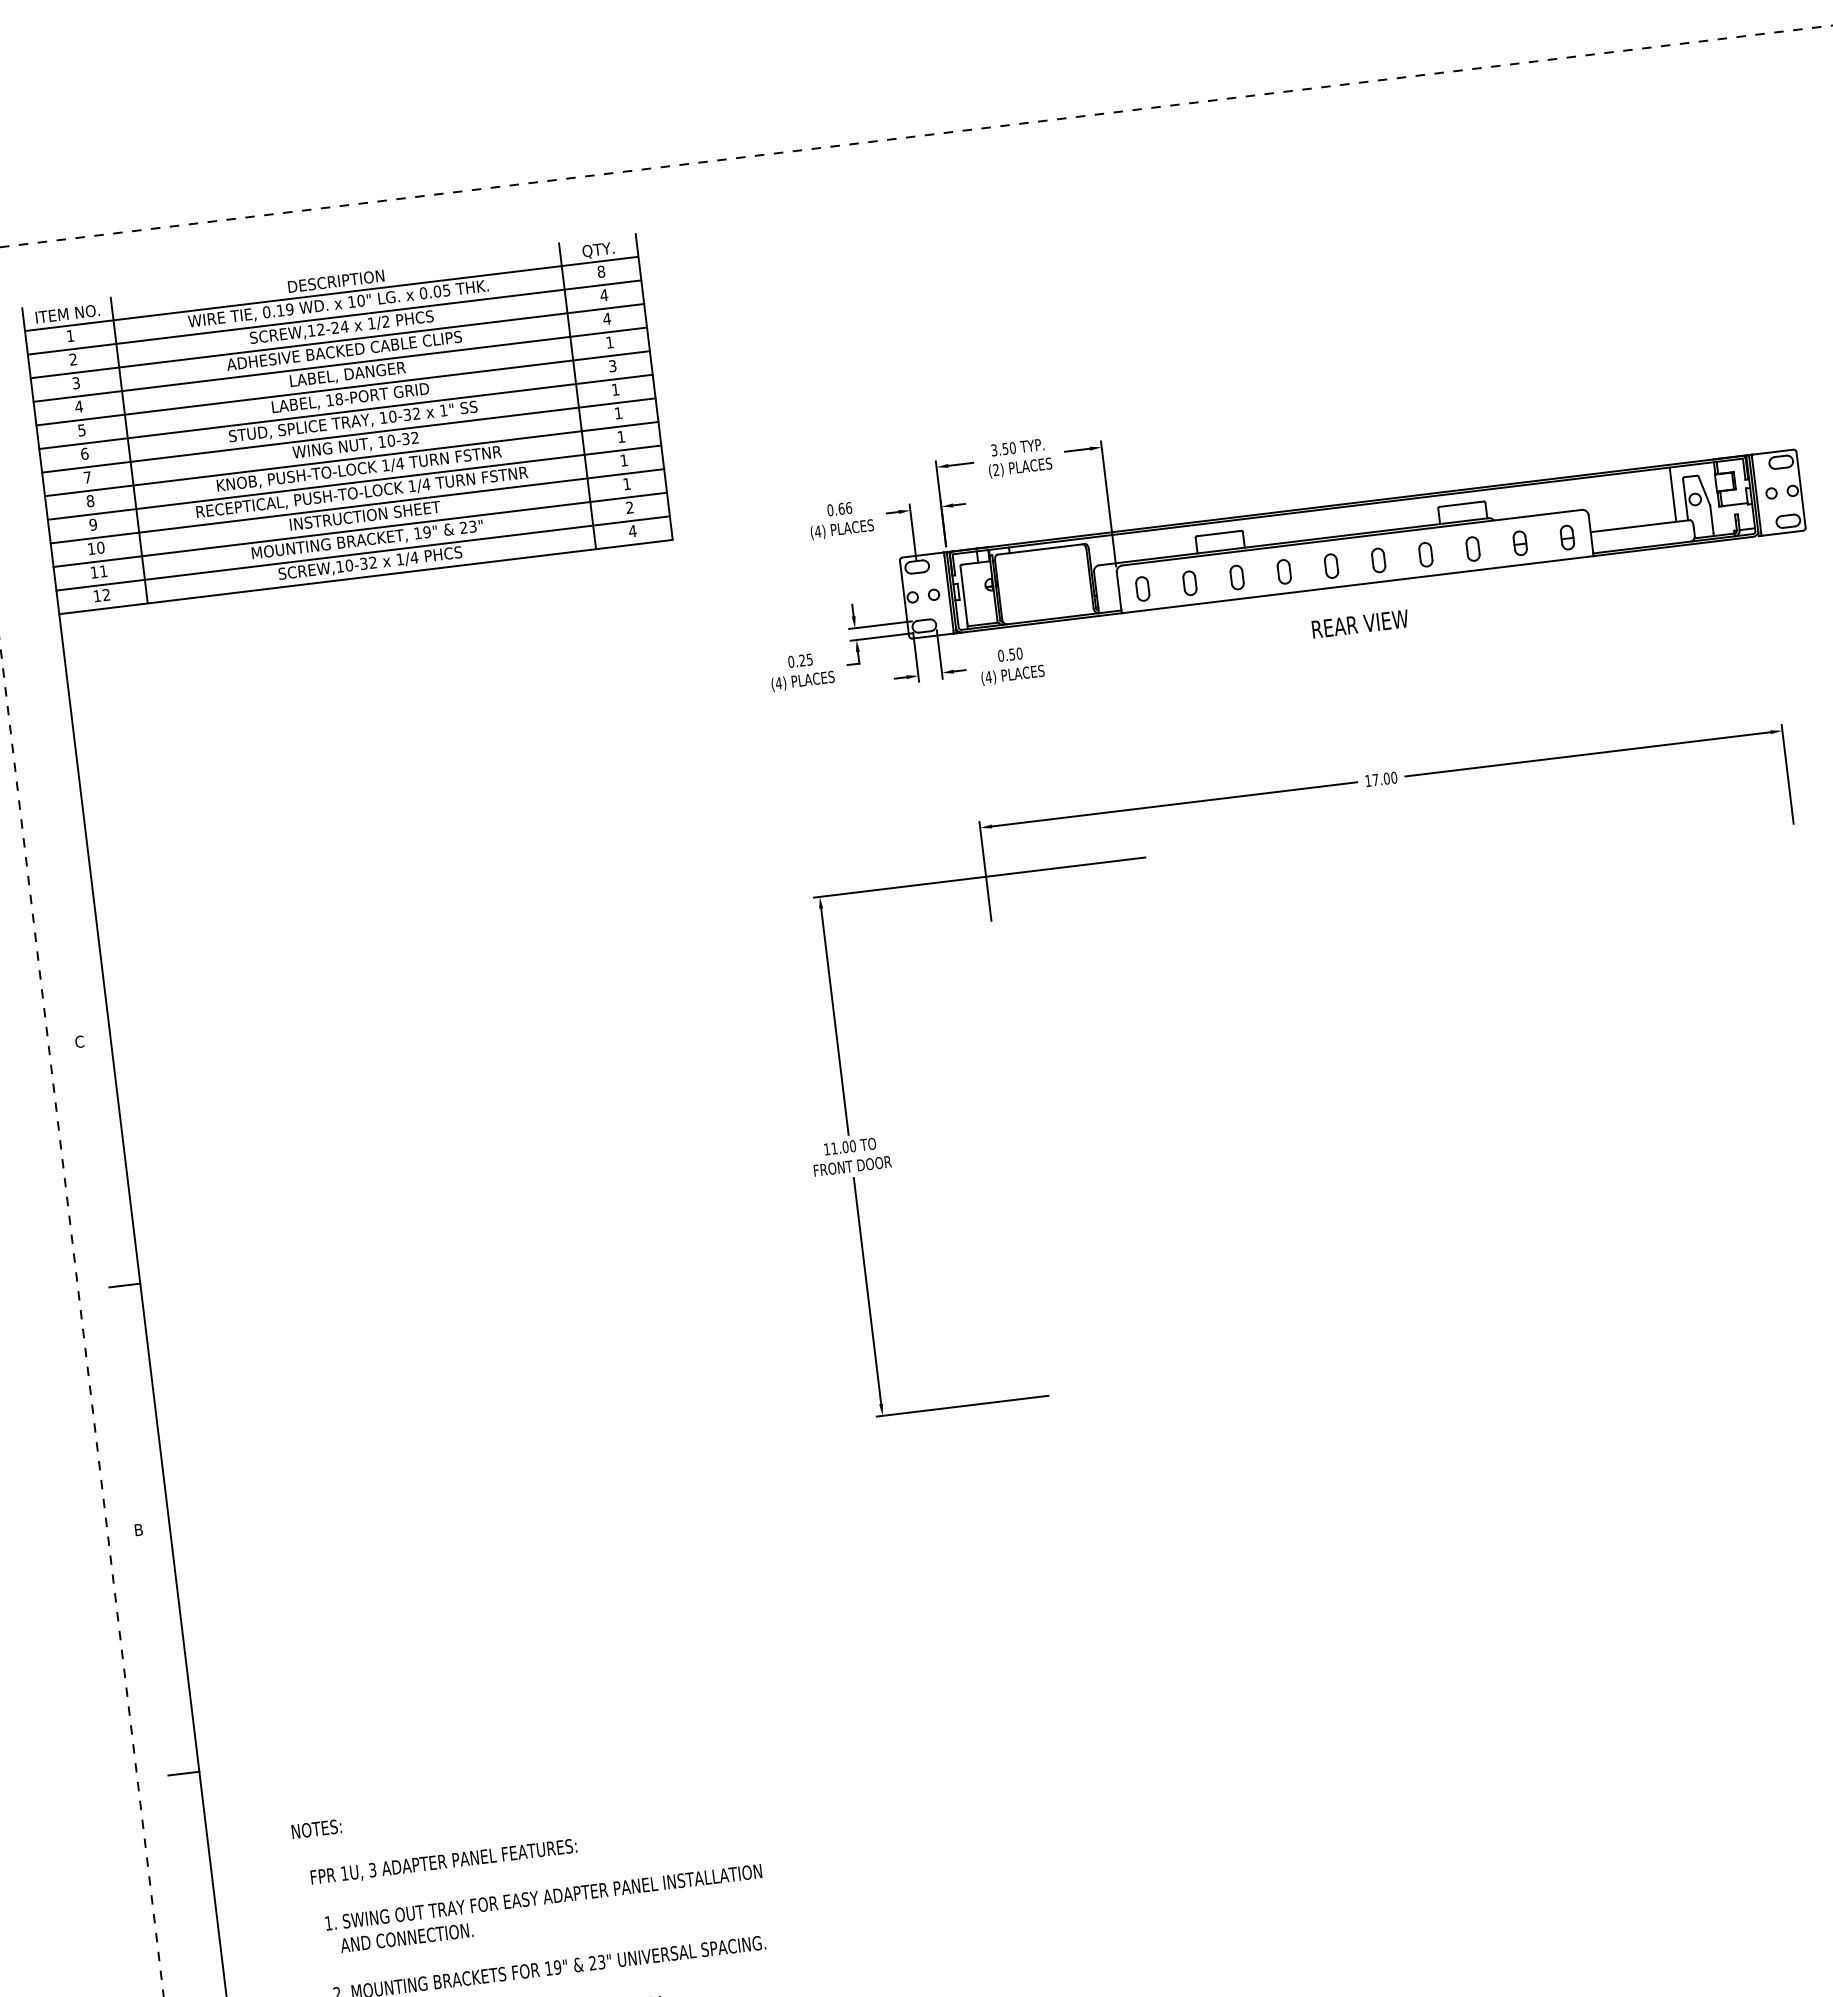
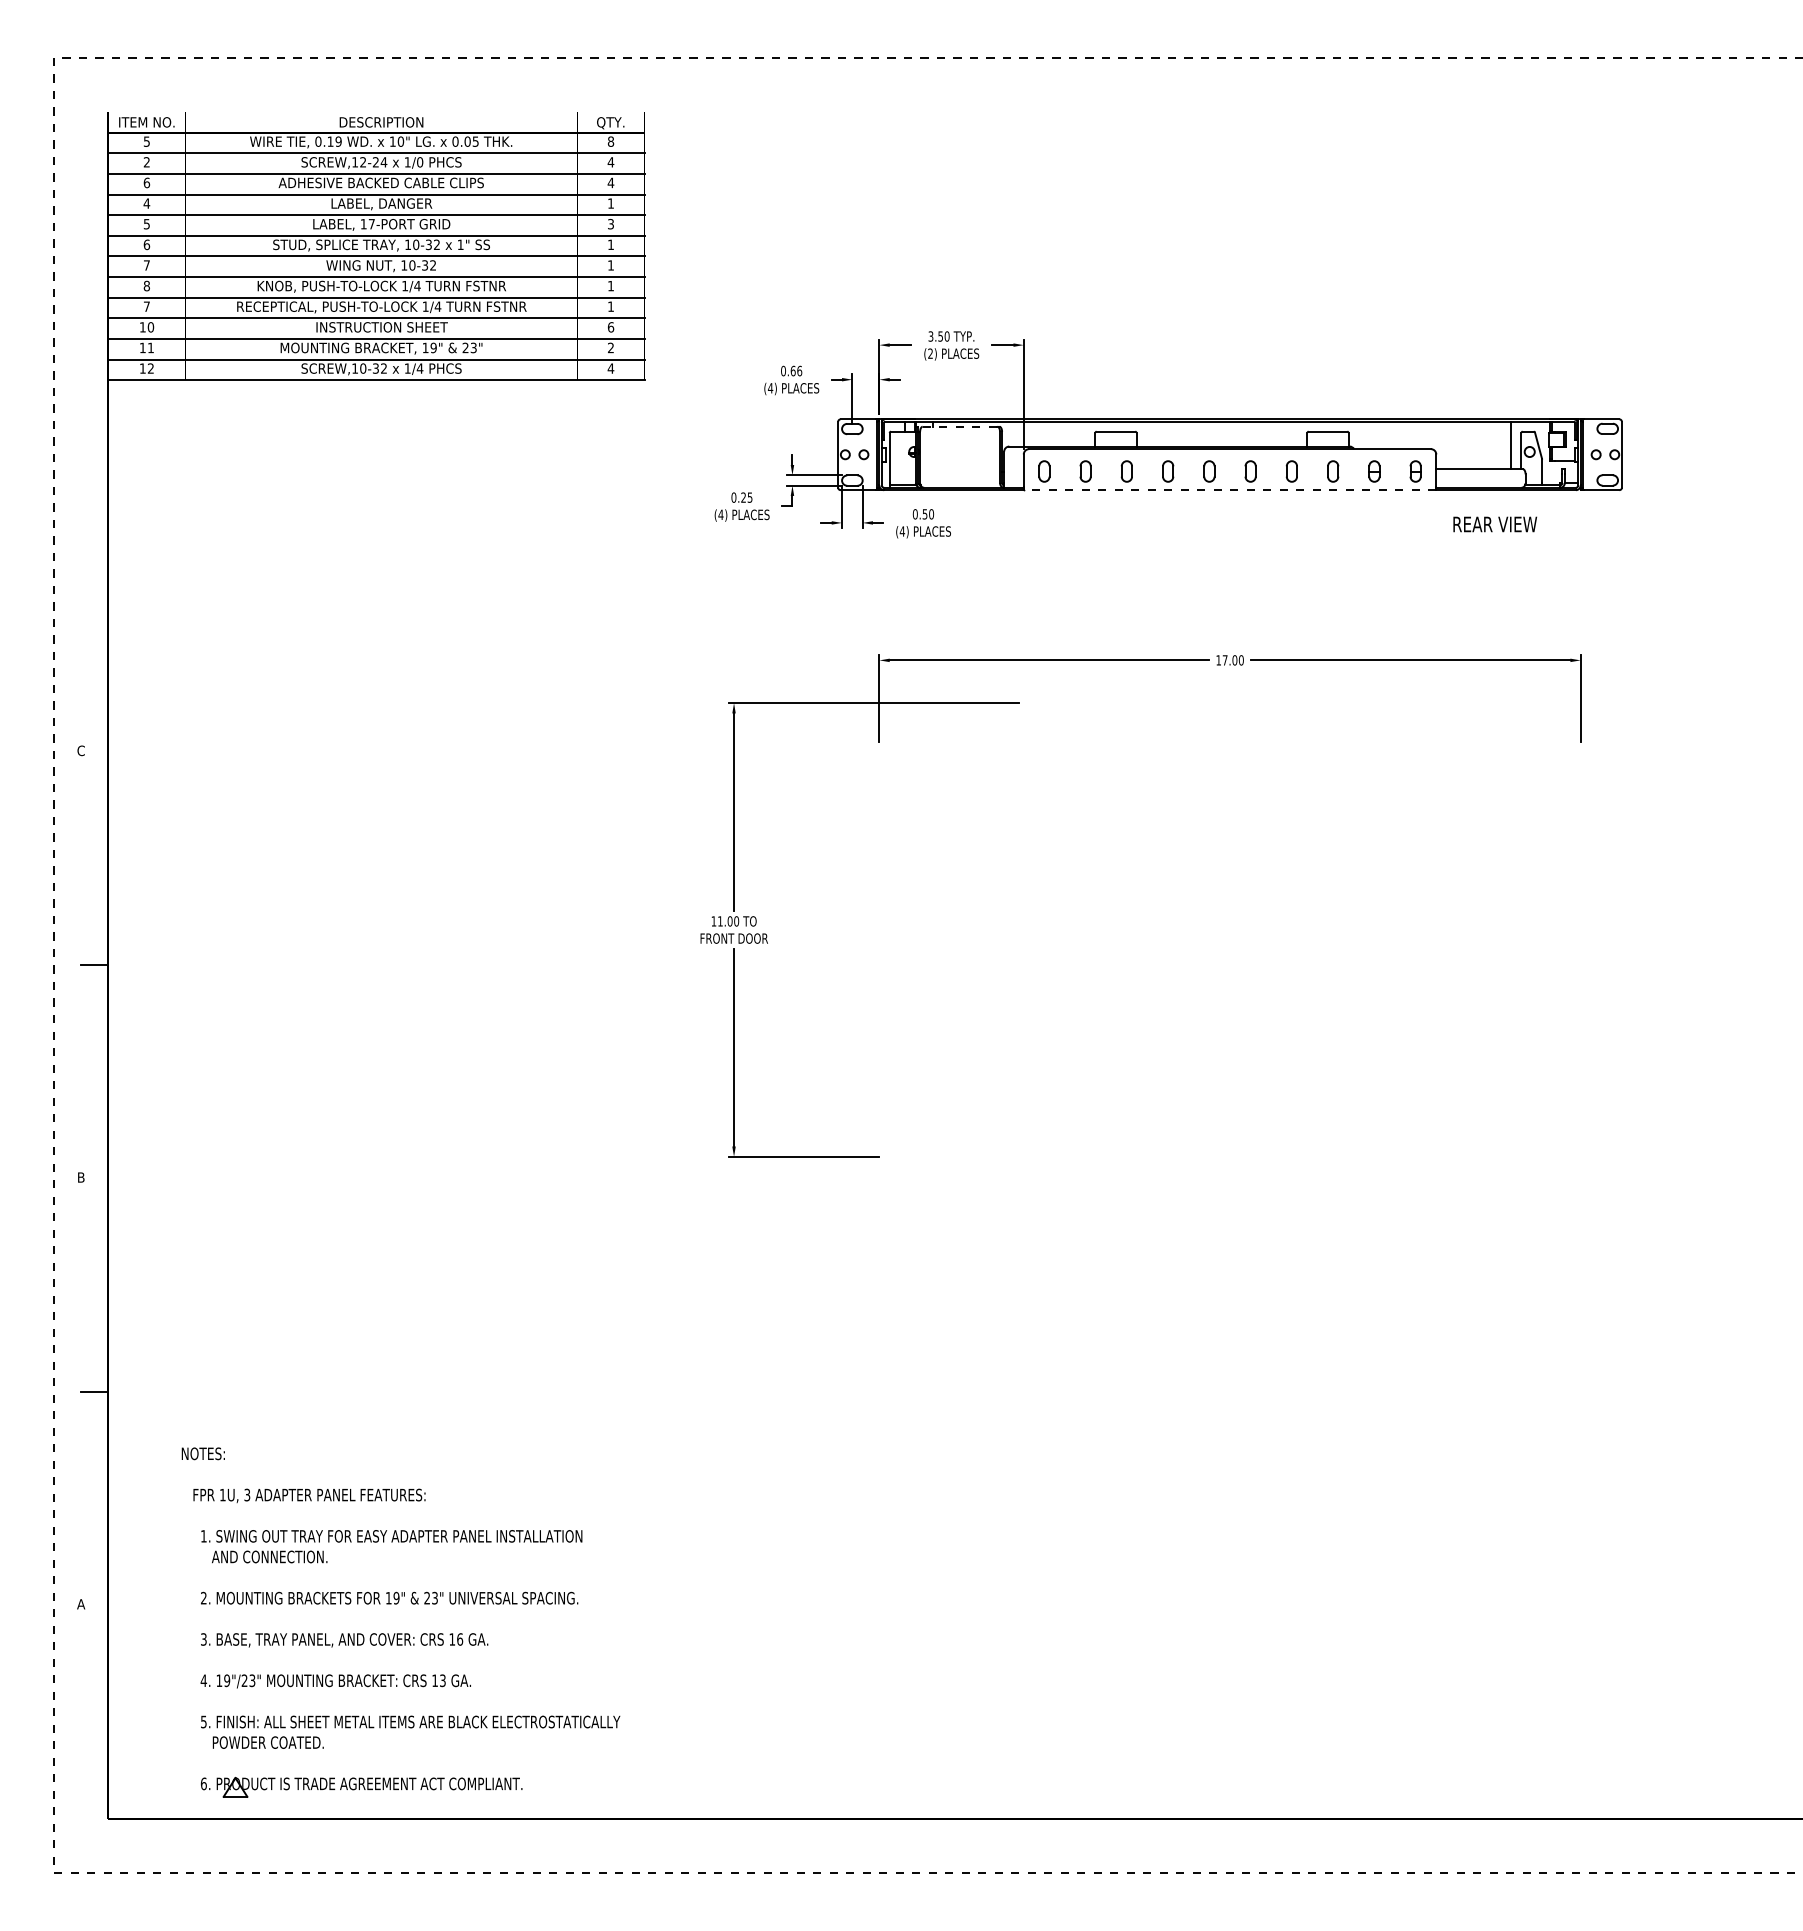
text: (386, 321) -> (420, 162), 1/2 -> 1/0
text: (70, 335) -> (146, 141), 1 -> 5
text: (75, 382) -> (146, 182), 3 -> 6
text: (338, 399) -> (371, 224), 18-PORT -> 17-PORT
text: (626, 484) -> (610, 327), 1 -> 6
text: (92, 524) -> (146, 306), 9 -> 7
line: (1040, 549) -> (960, 426), solid -> dashed
line: (1357, 585) -> (1229, 490), solid -> dashed
text: (1360, 624) -> (1495, 524), moved

